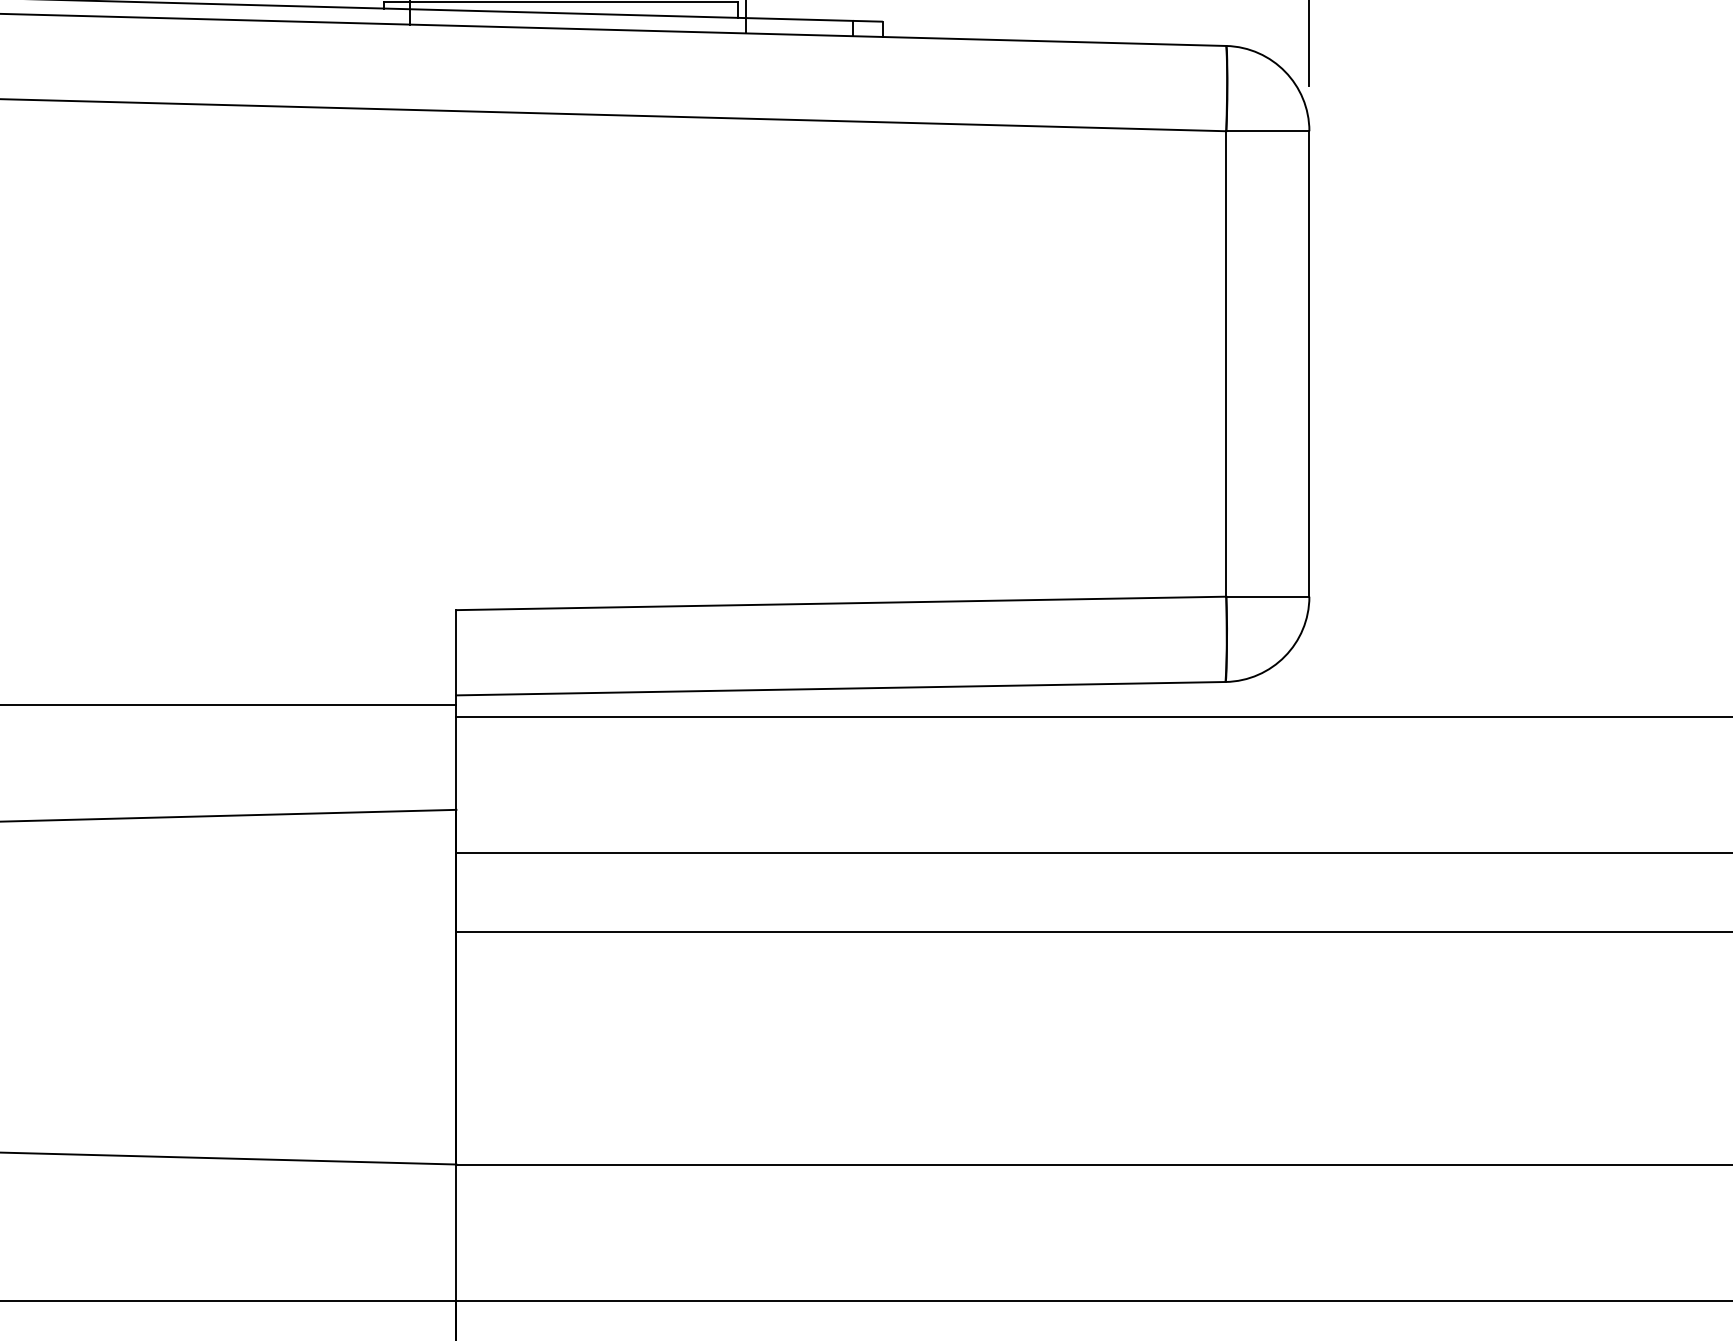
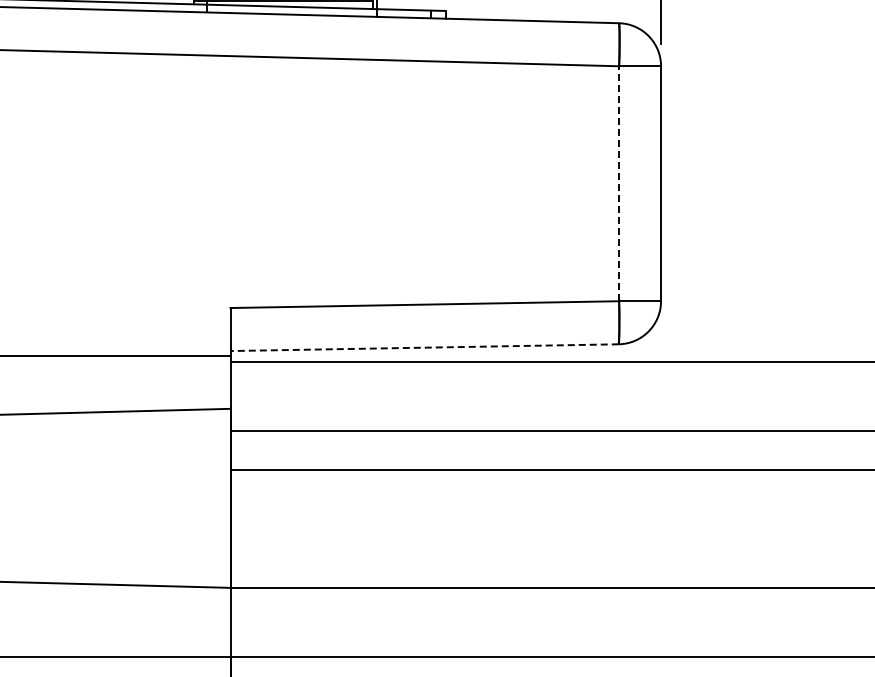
line: (1227, 363) -> (619, 183), solid -> dashed
line: (840, 688) -> (424, 347), solid -> dashed

